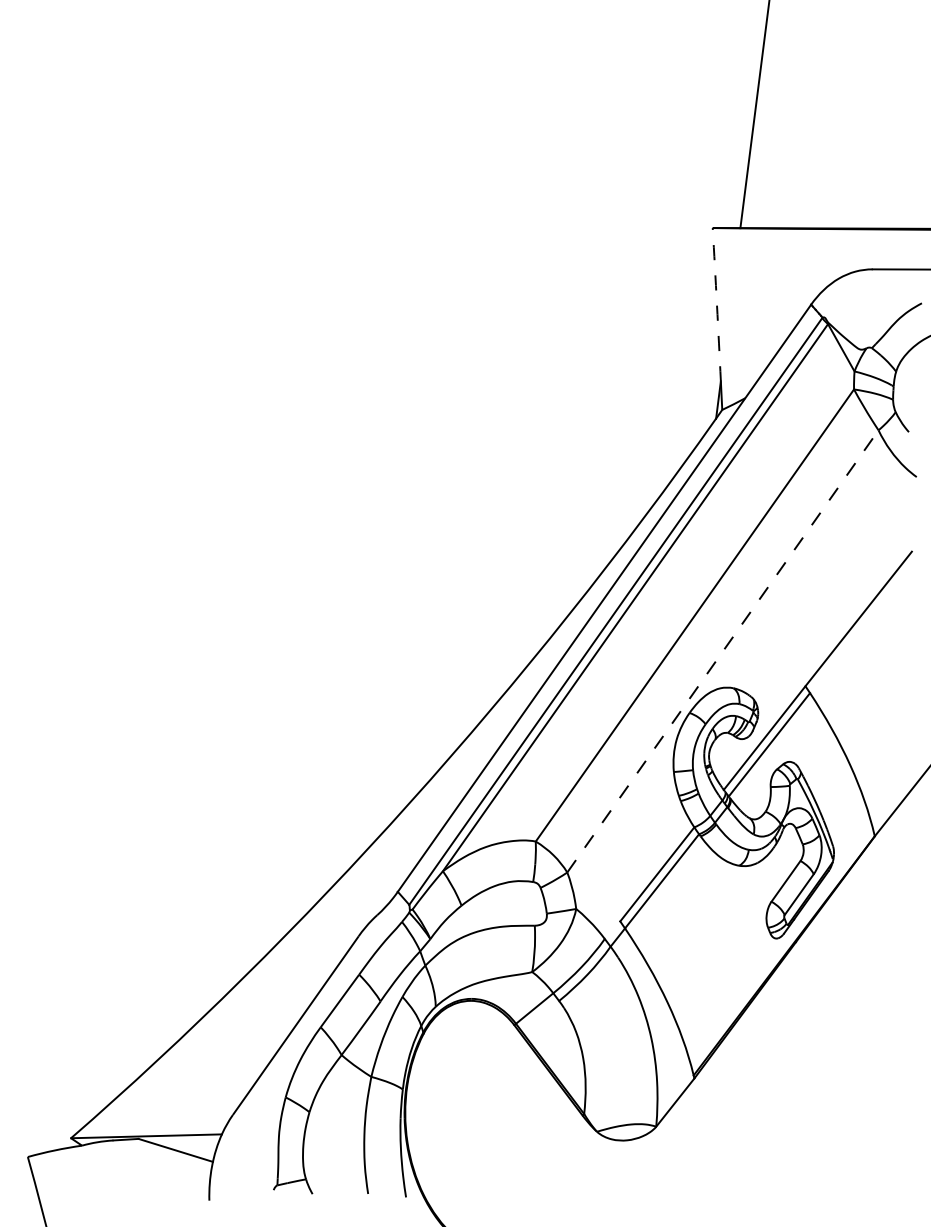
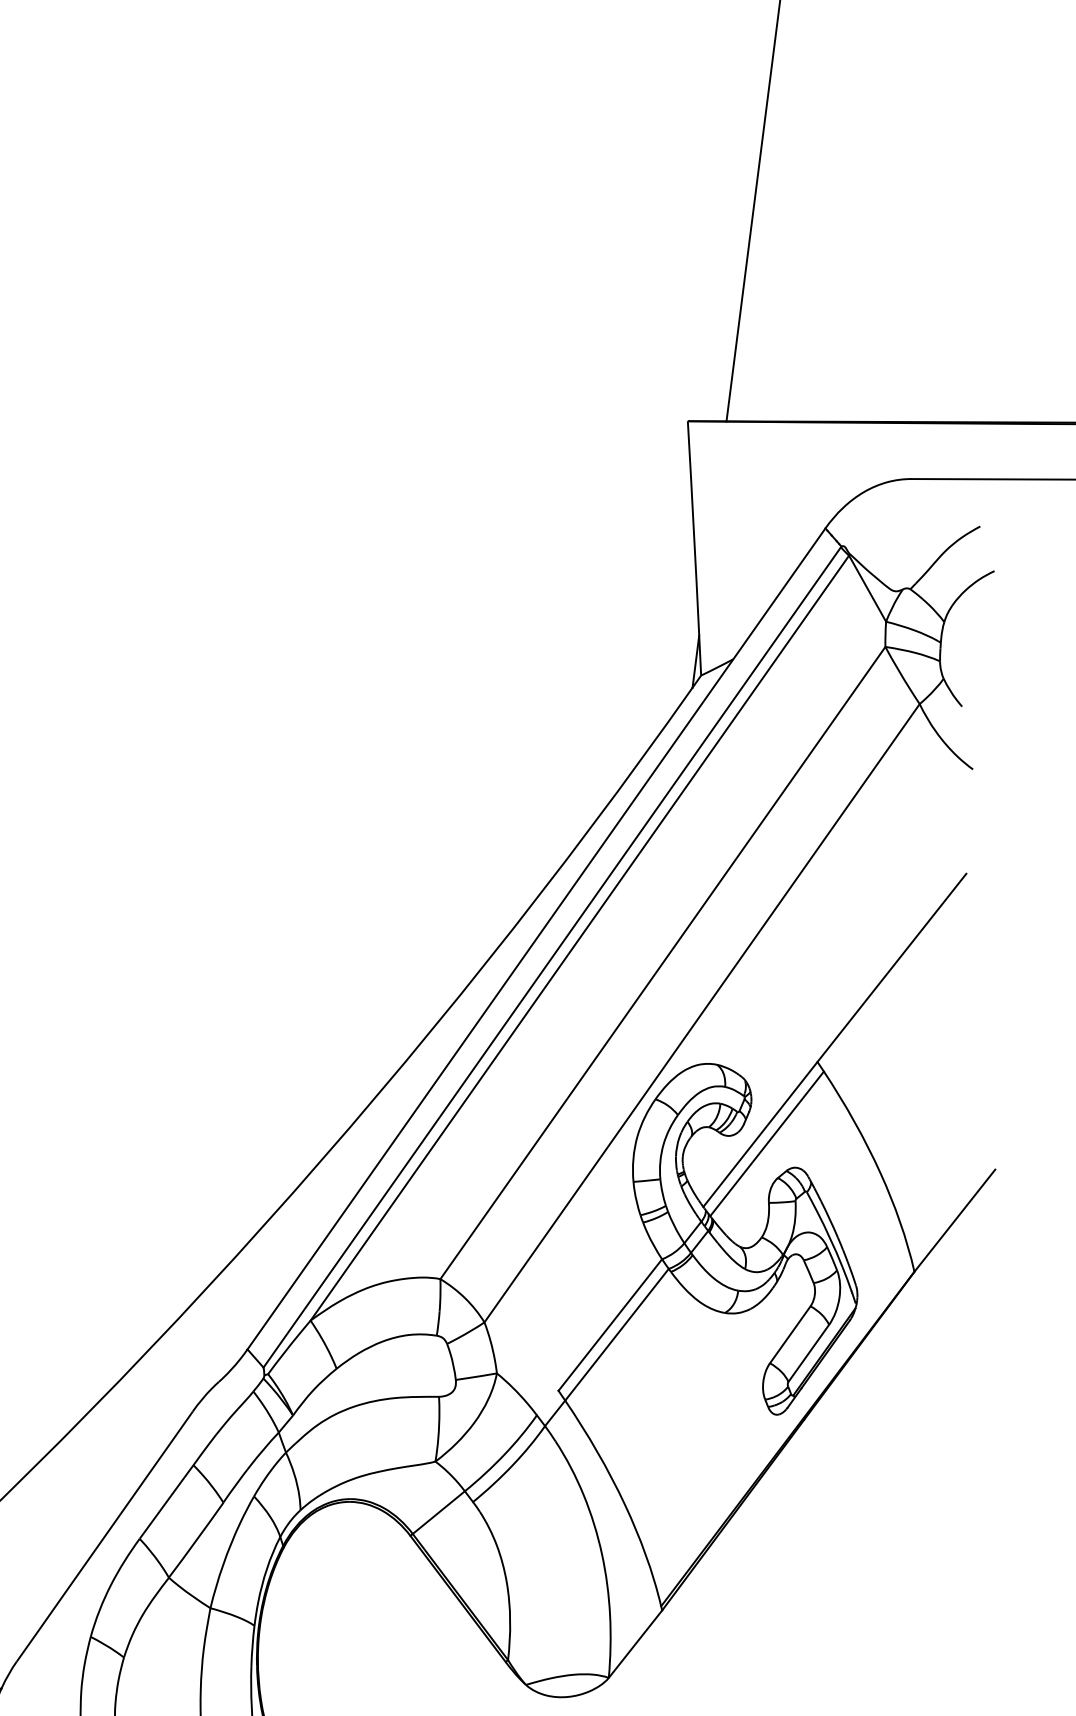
arc: (716, 304) -> (693, 528), dashed -> solid
line: (723, 651) -> (702, 1013), dashed -> solid

